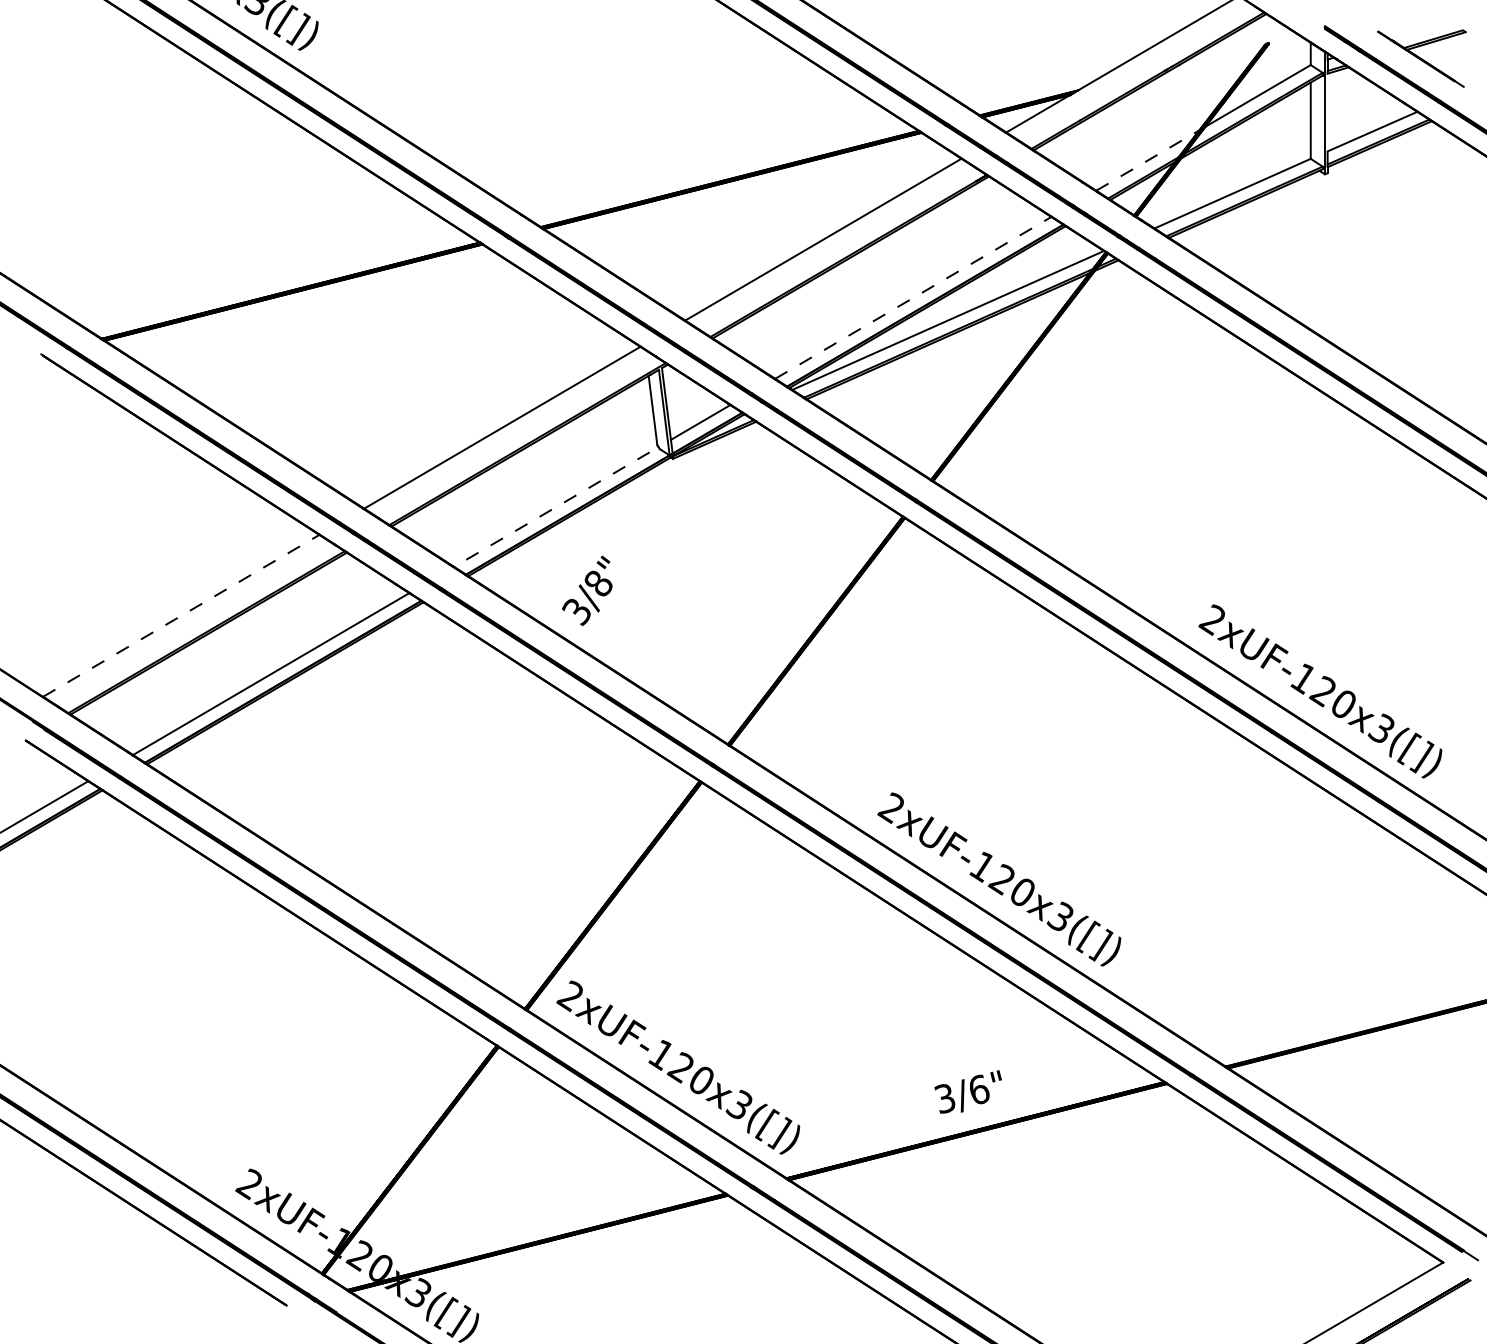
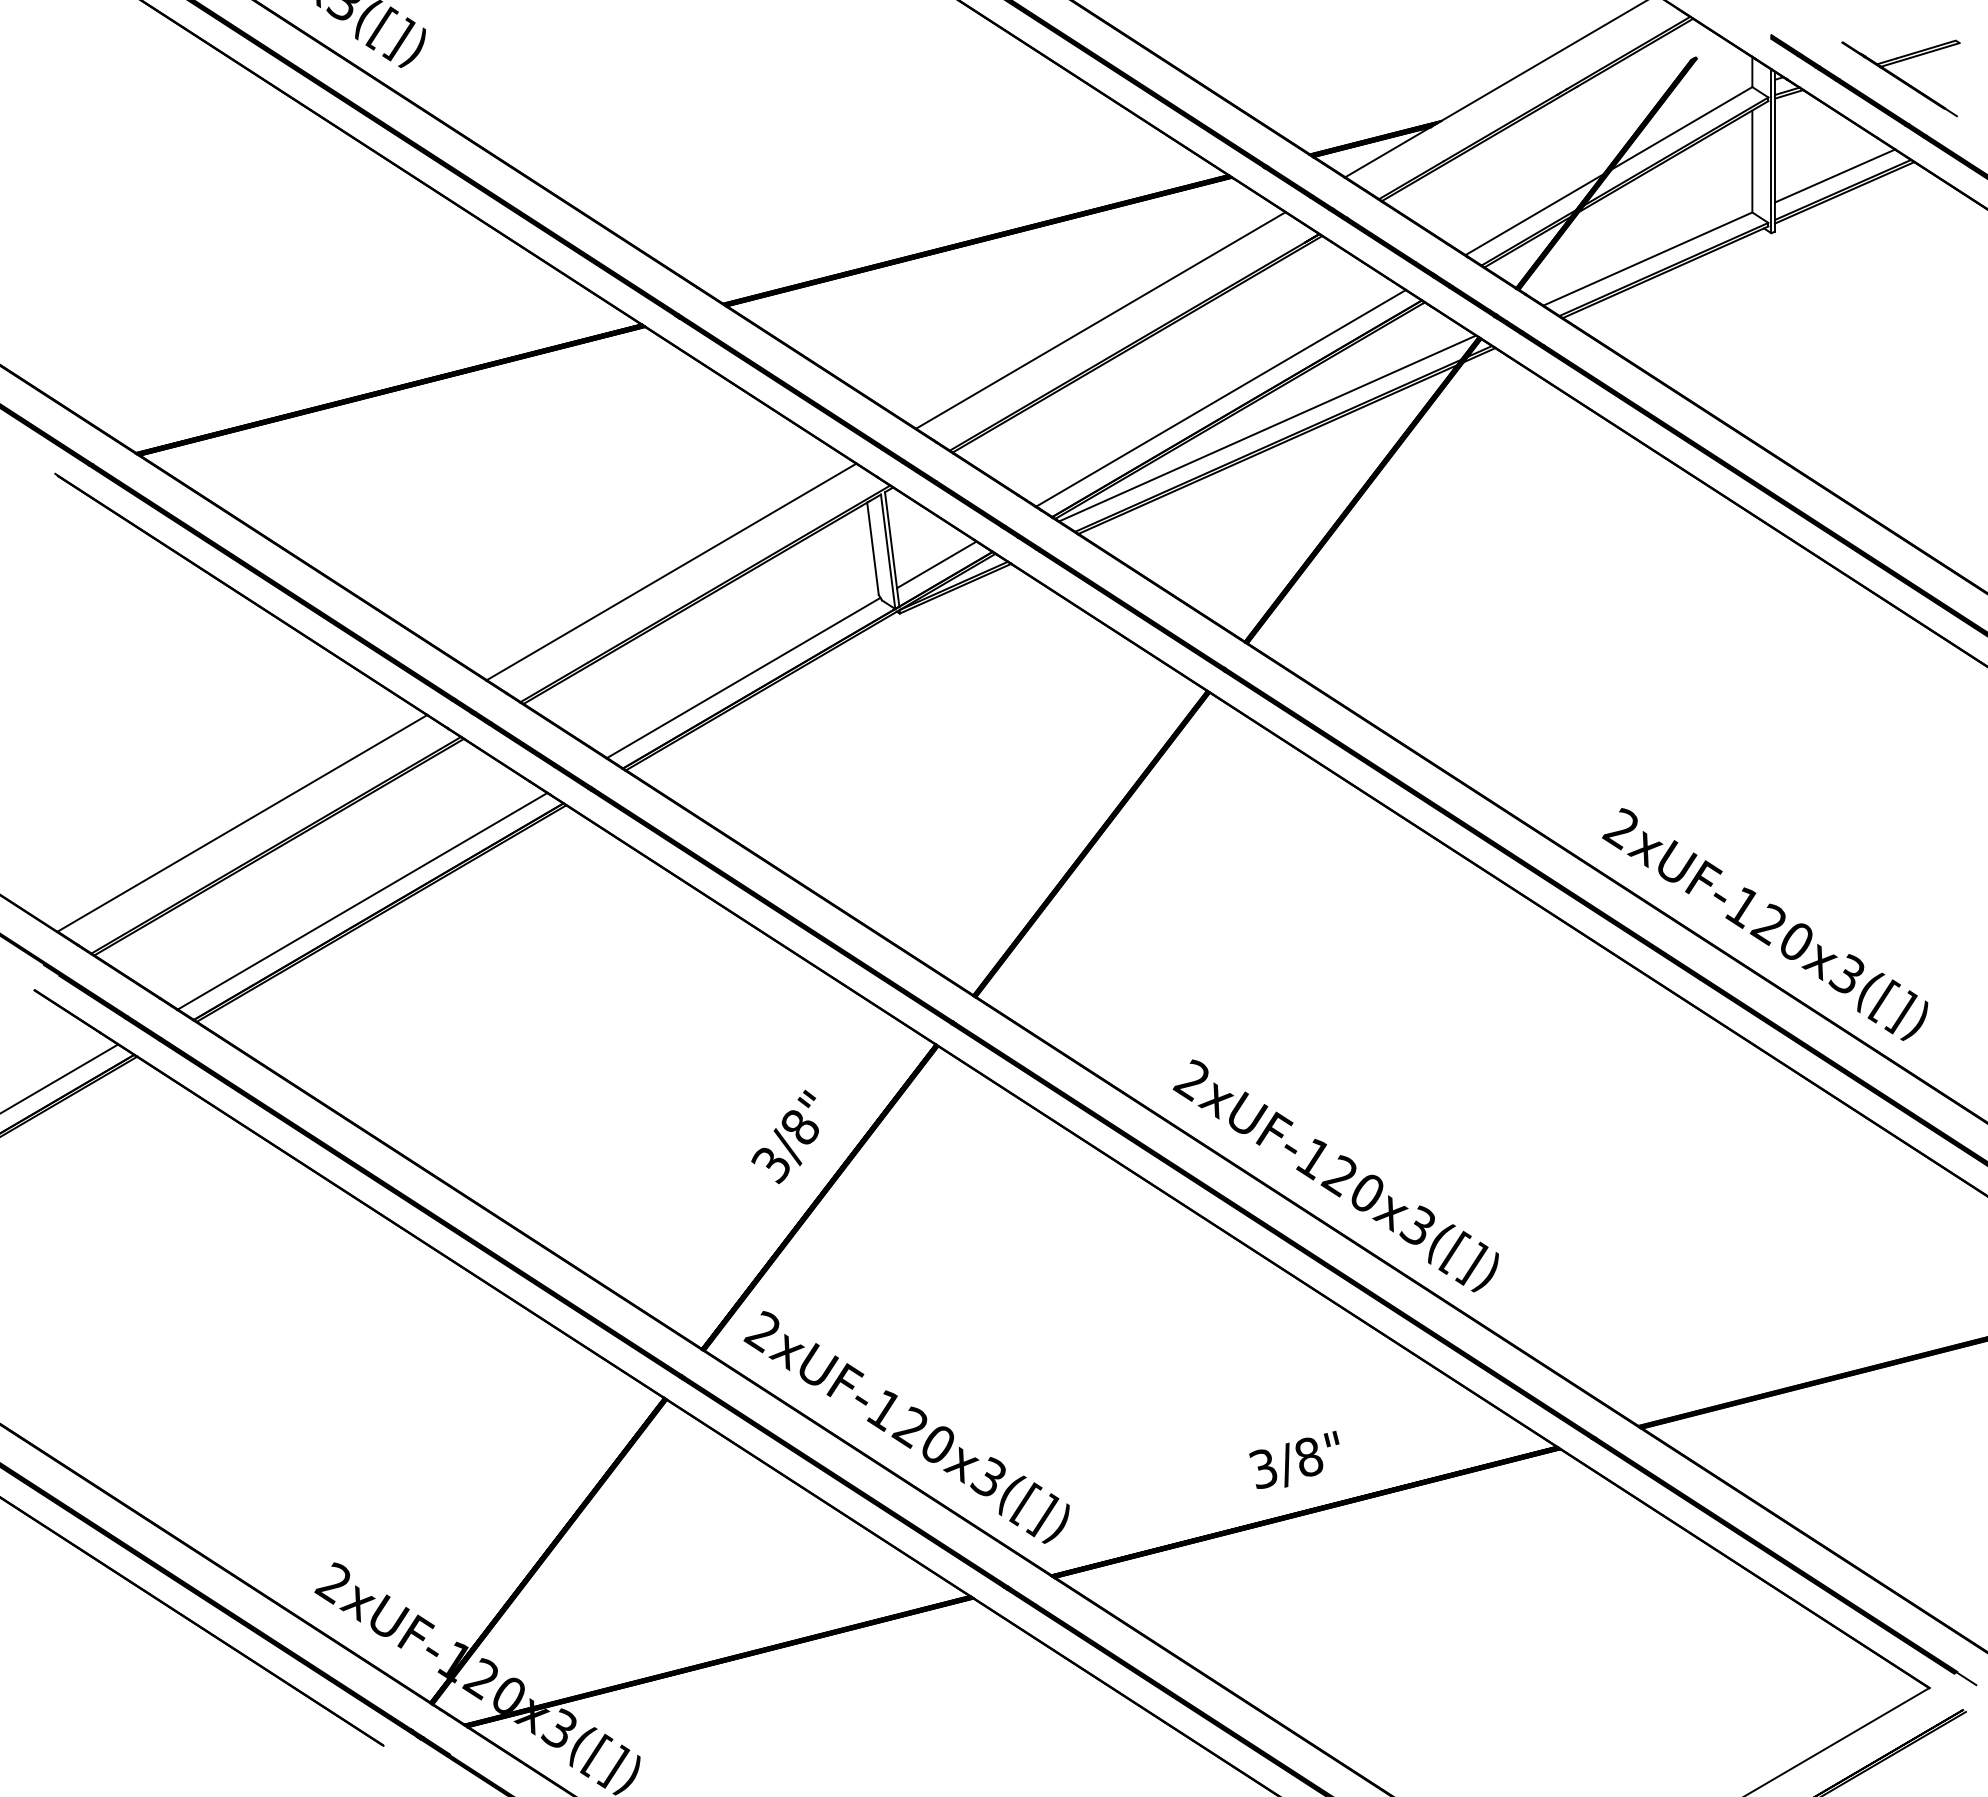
line: (1327, 112) -> (1774, 150), added
line: (1147, 160) -> (1534, 214), dashed -> solid
line: (913, 298) -> (1221, 398), dashed -> solid
line: (549, 511) -> (734, 683), dashed -> solid
text: (586, 590) -> (784, 1136), moved
line: (181, 615) -> (242, 823), dashed -> solid
text: (979, 1089) -> (1309, 1456), 3/6" -> 3/8"

